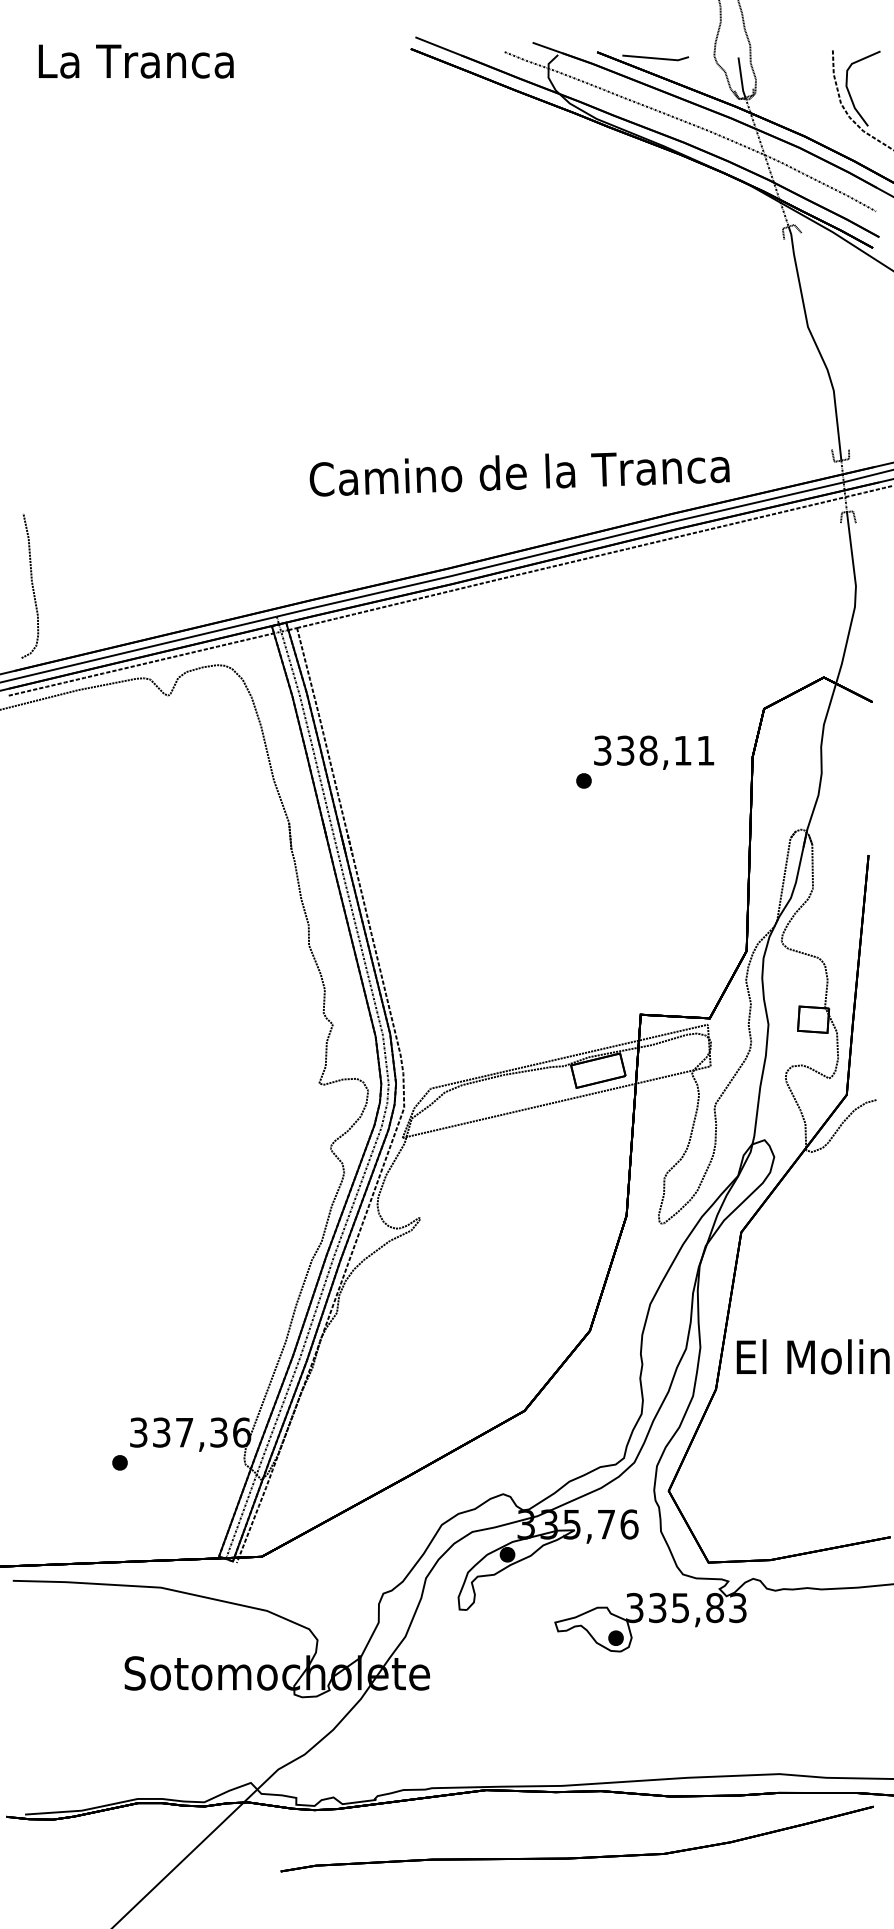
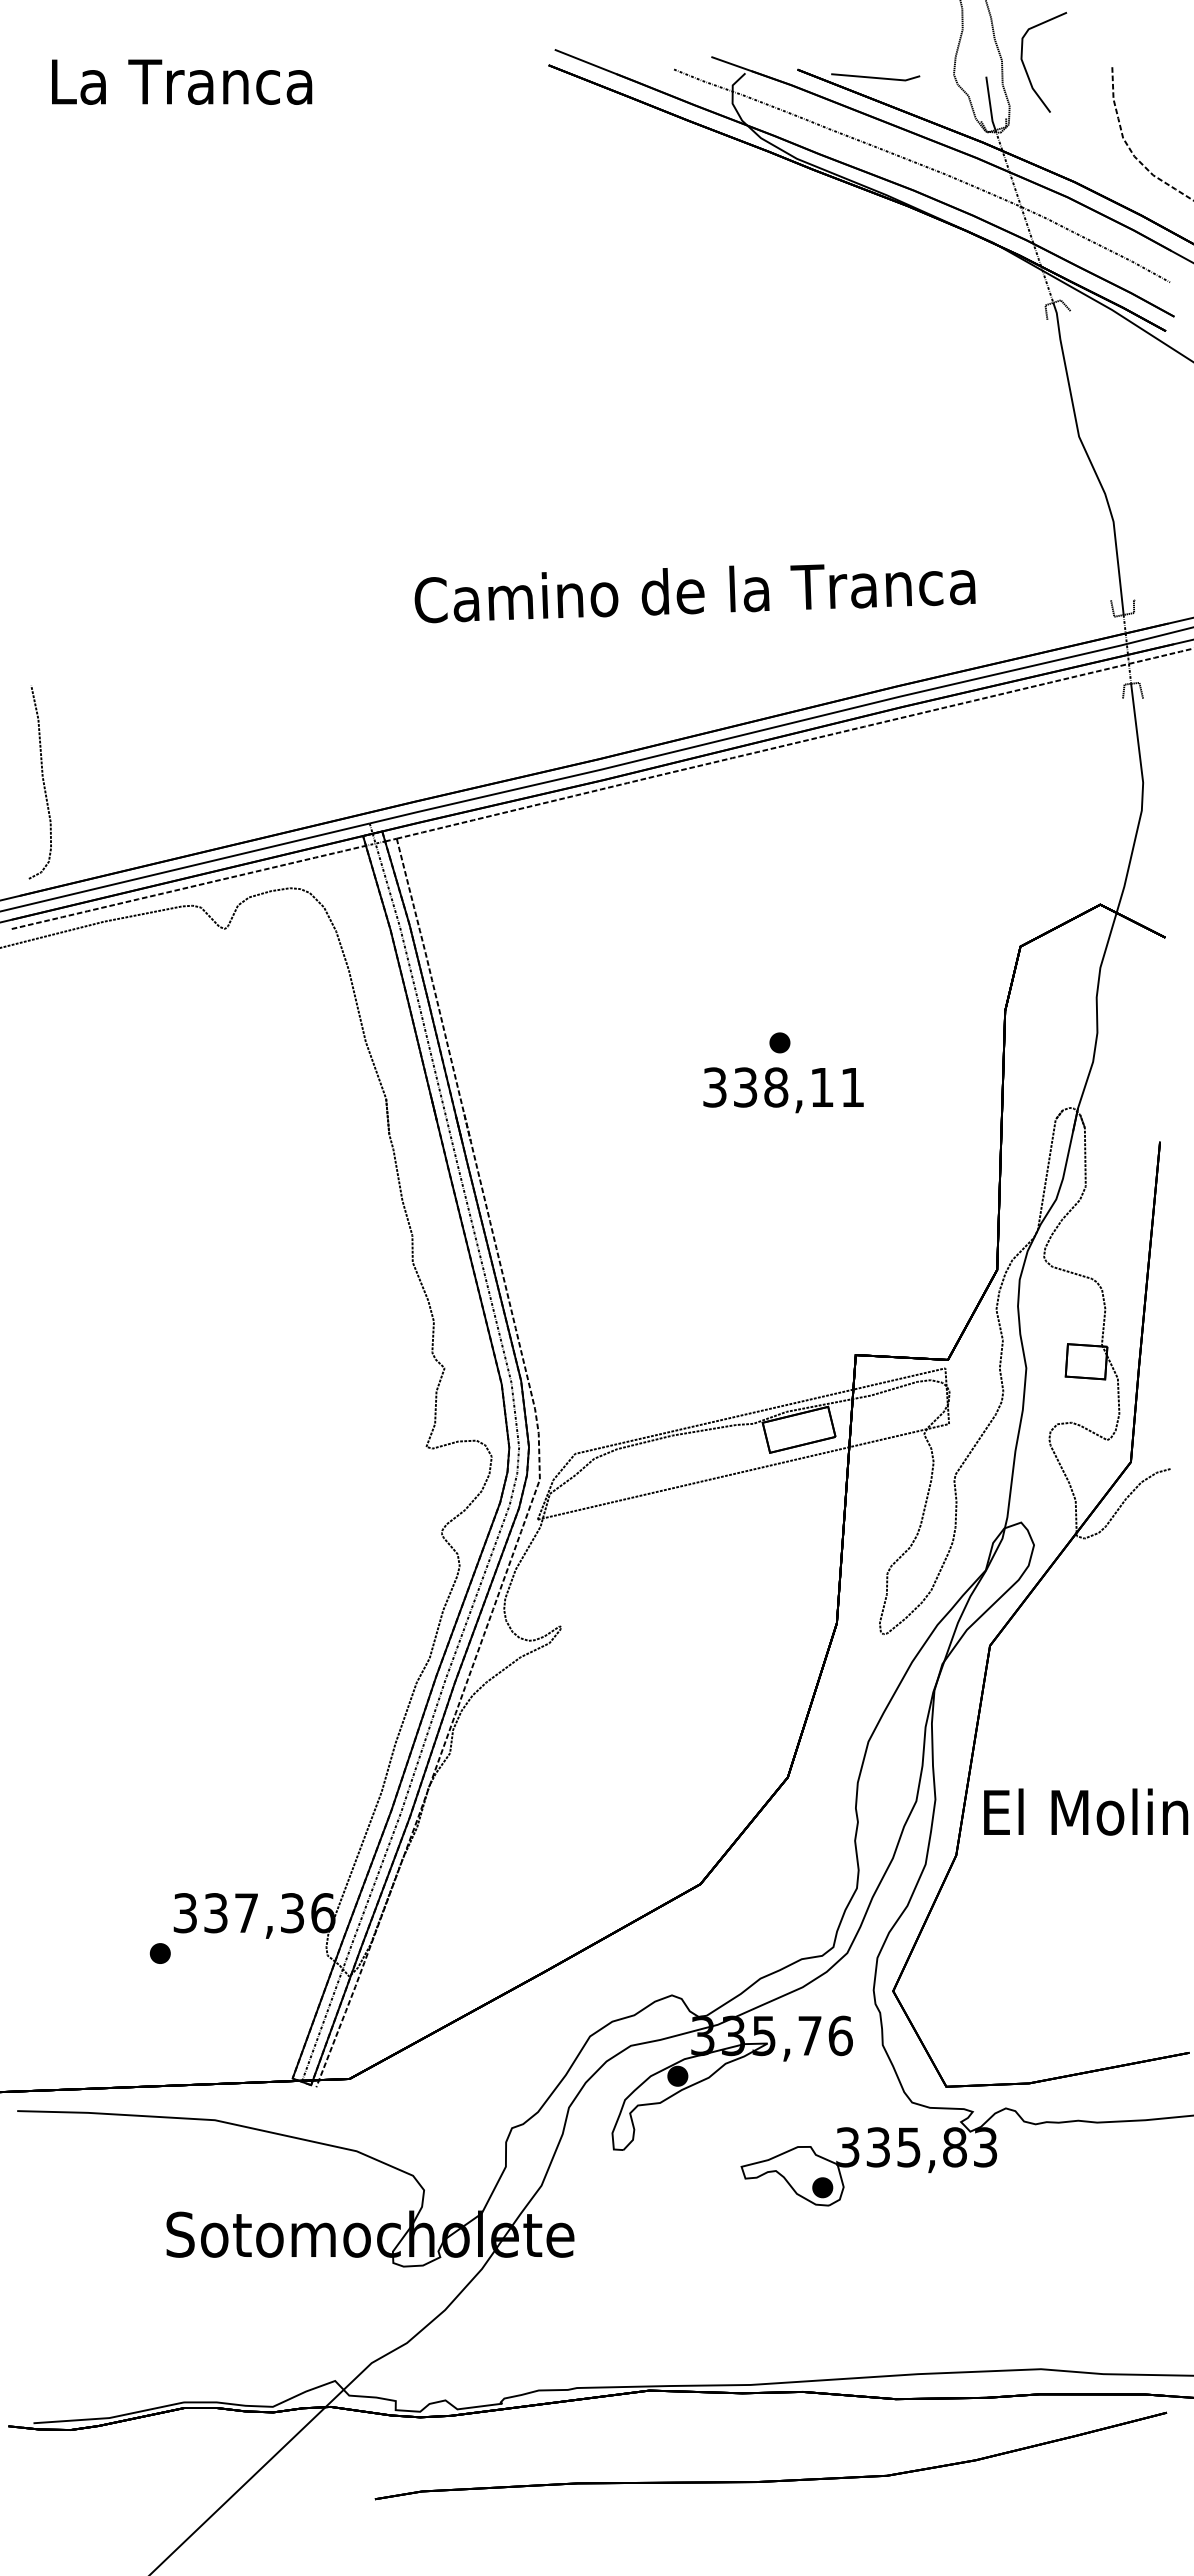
curve: (850, 95) -> (1027, 71), moved
text: (519, 474) -> (694, 593), moved
text: (654, 752) -> (783, 1090), moved

